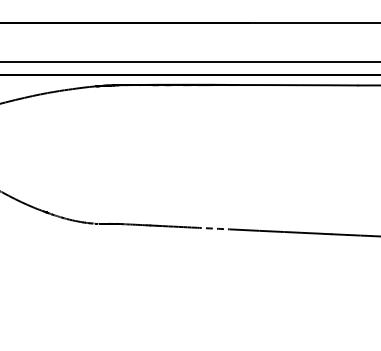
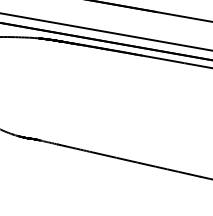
arc: (212, 228) -> (104, 155), dashed -> solid

